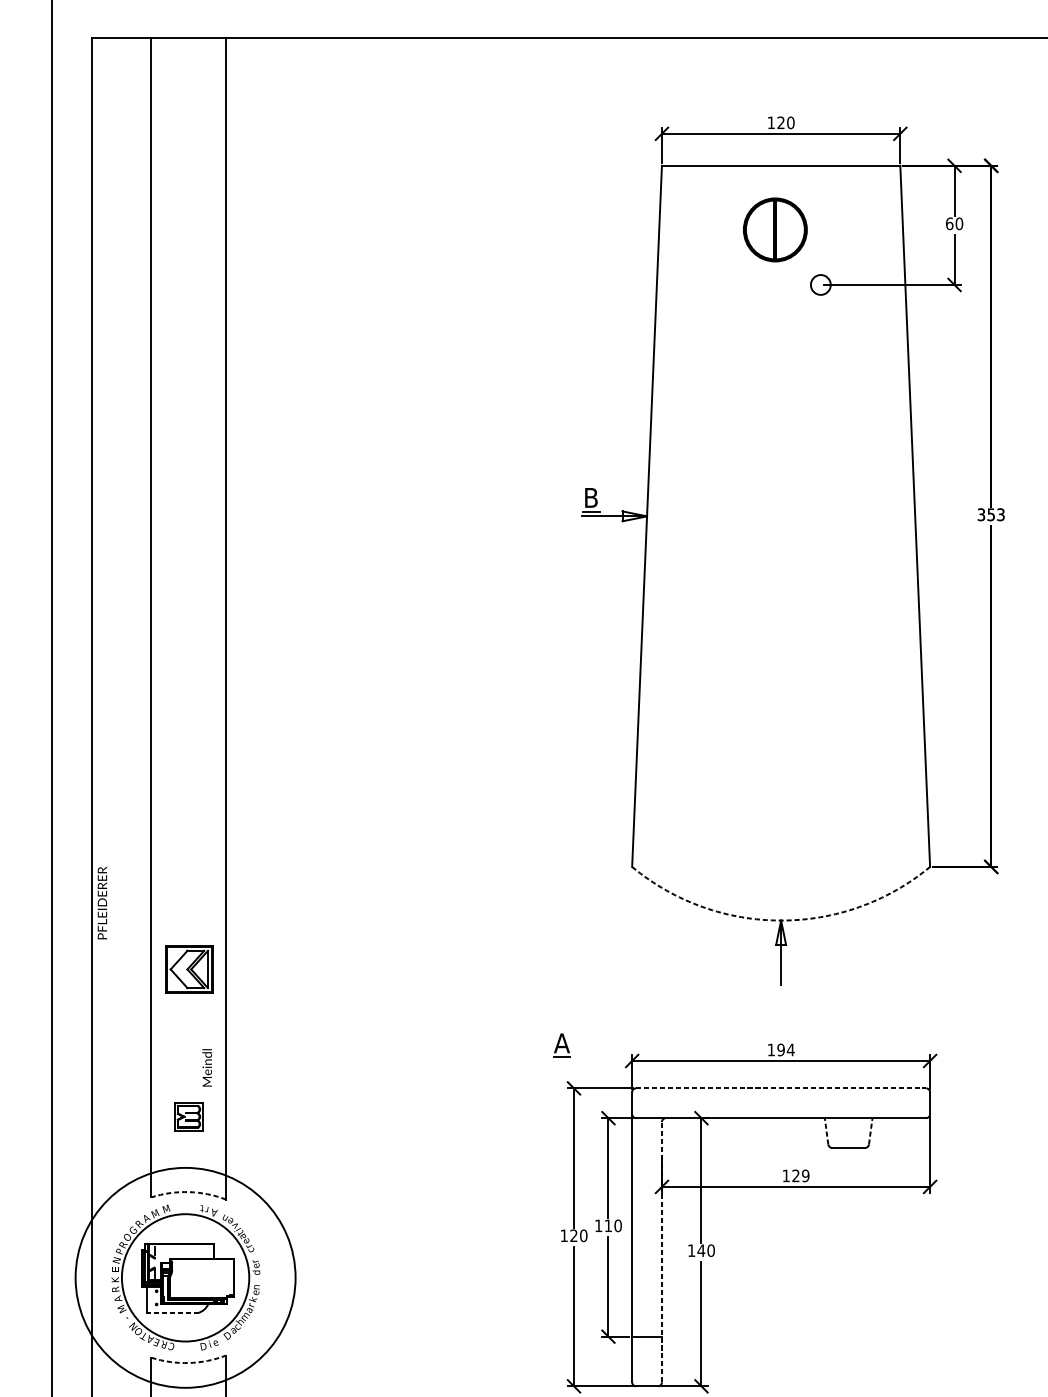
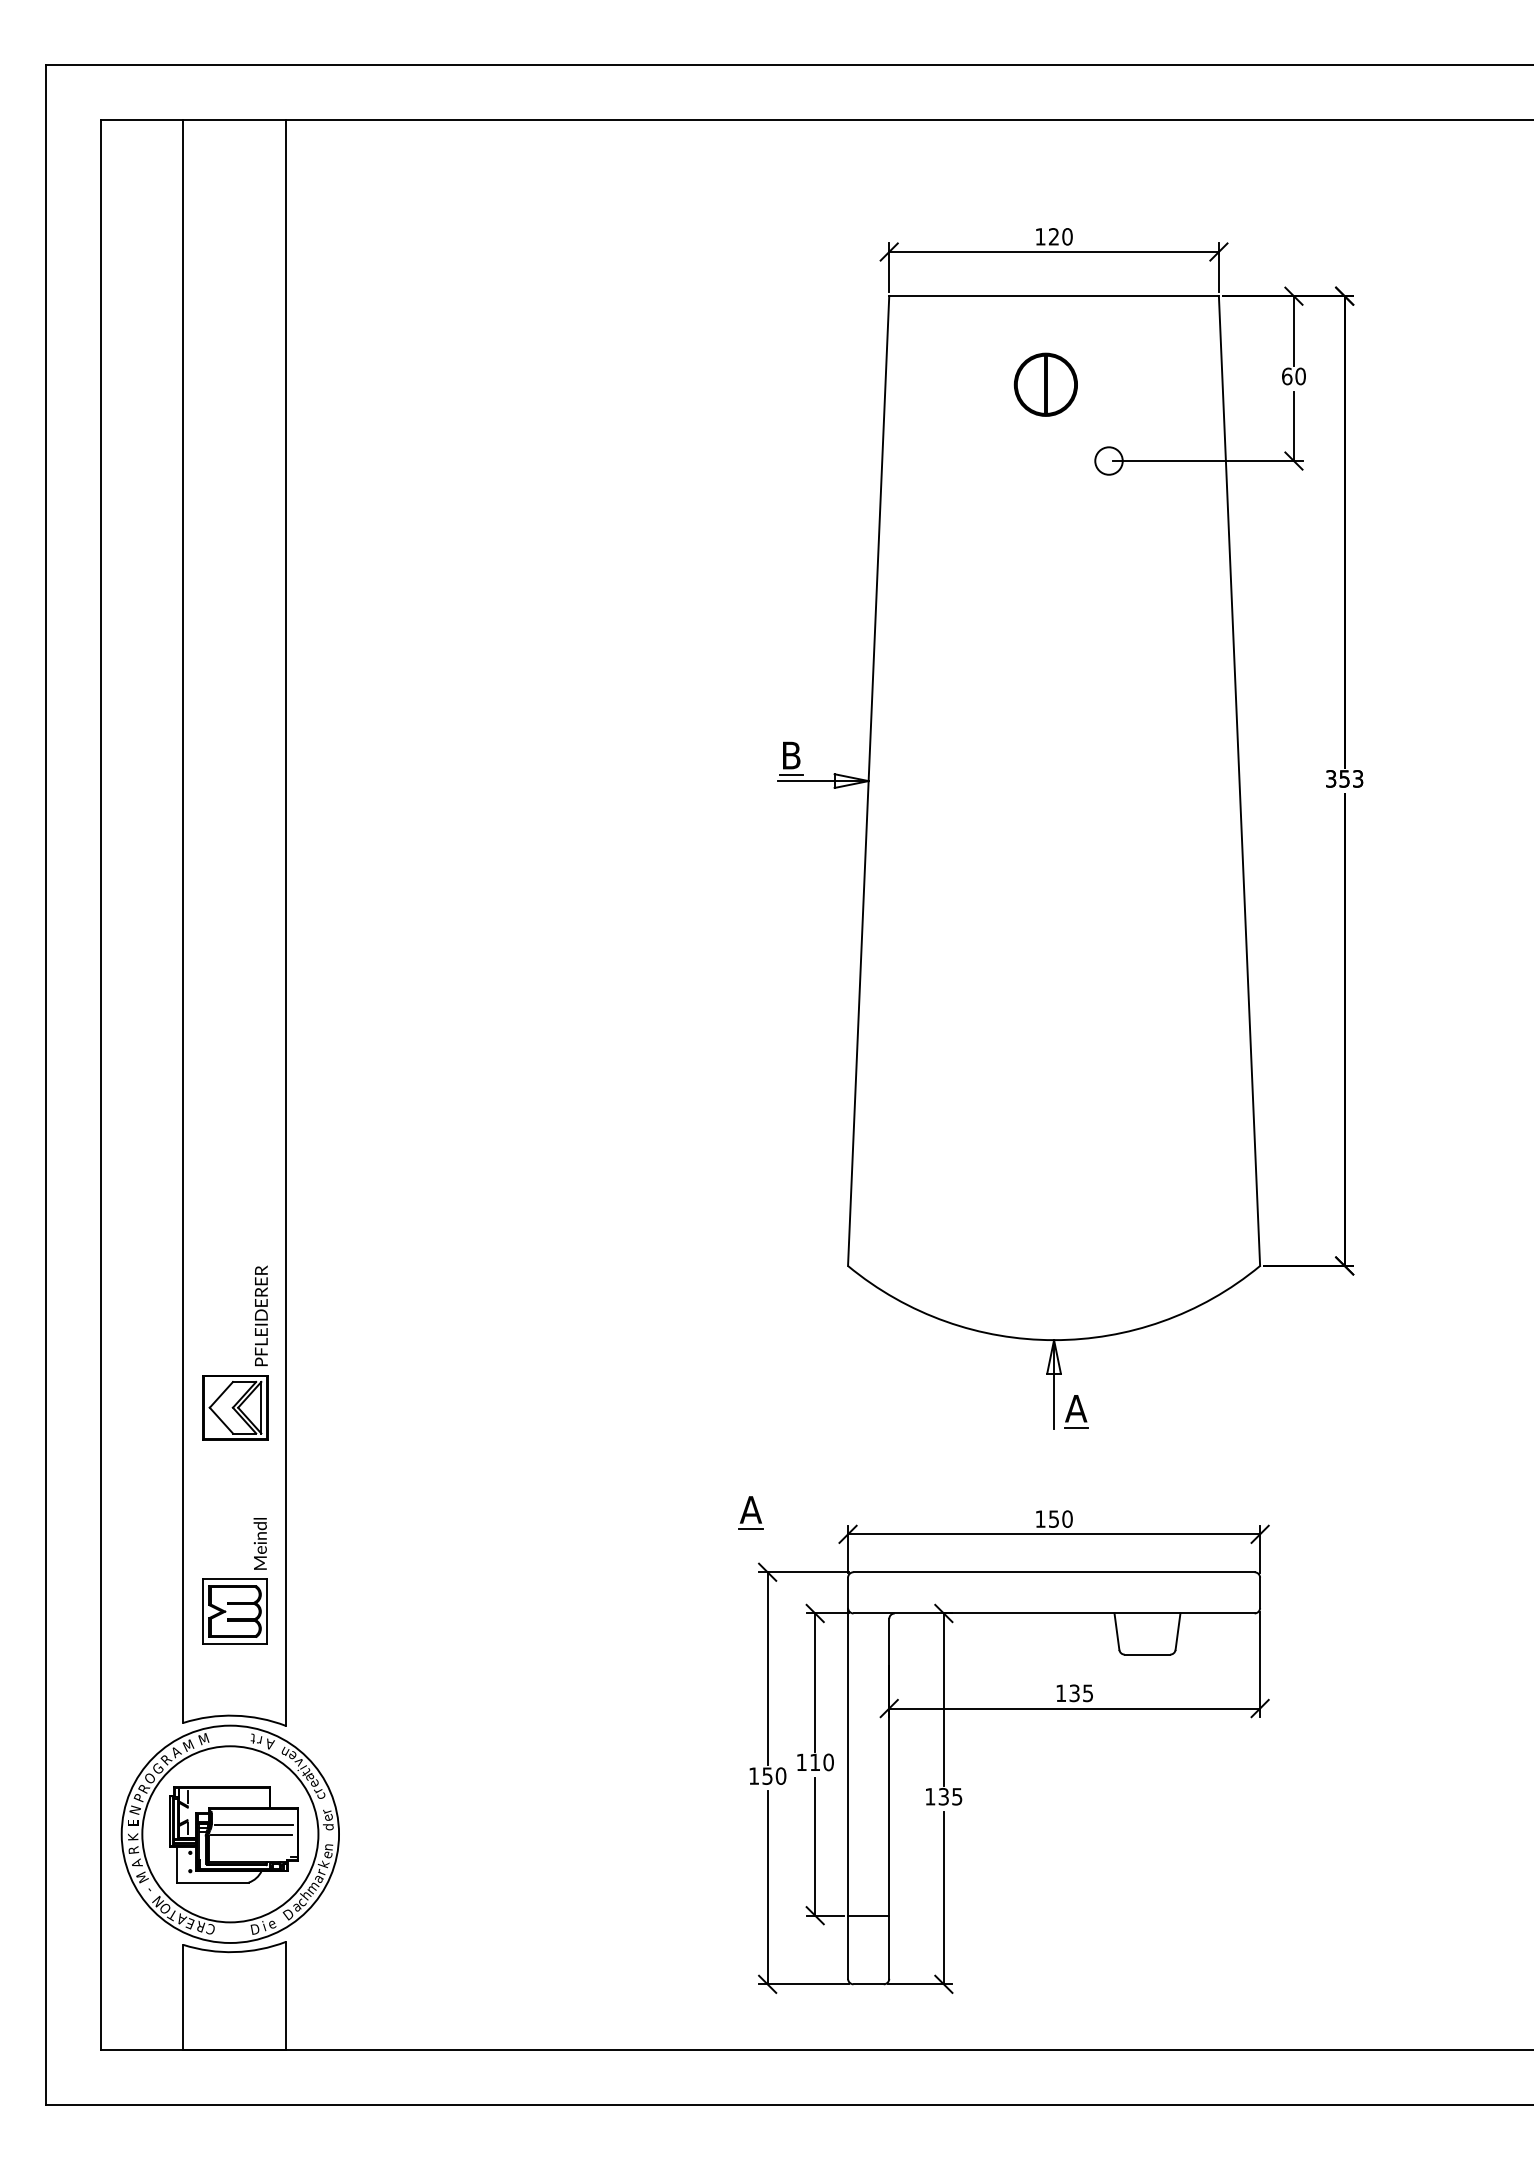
part: (774, 229) -> (1045, 384), size x0.71
text: (102, 902) -> (261, 1315), moved
arc: (781, 920) -> (1054, 1340), dashed -> solid
part: (797, 972) -> (1076, 1411), added
text: (785, 1049) -> (1060, 1518), 194 -> 150
line: (781, 1088) -> (1054, 1572), dashed -> solid
part: (188, 1116) -> (234, 1611), size x1.67
line: (826, 1131) -> (1116, 1631), dashed -> solid
line: (871, 1131) -> (1178, 1631), dashed -> solid
text: (800, 1176) -> (1081, 1693), 129 -> 135
arc: (188, 1191) -> (234, 1715), dashed -> solid
text: (573, 1235) -> (767, 1775), 120 -> 150
text: (706, 1250) -> (950, 1796), 140 -> 135
line: (662, 1251) -> (889, 1798), dashed -> solid
line: (202, 1271) -> (253, 1825), added
circle: (185, 1277) -> (230, 1833), size x0.71
line: (200, 1278) -> (251, 1835), added
line: (172, 1312) -> (212, 1882), dashed -> solid
arc: (188, 1363) -> (234, 1952), dashed -> solid

